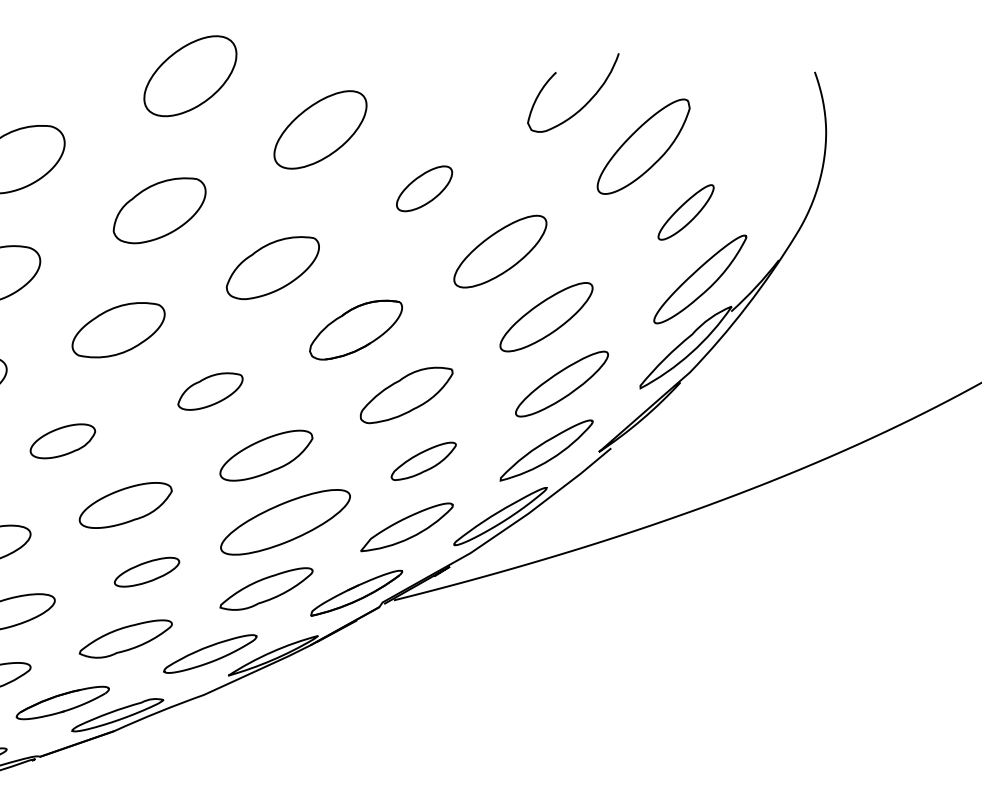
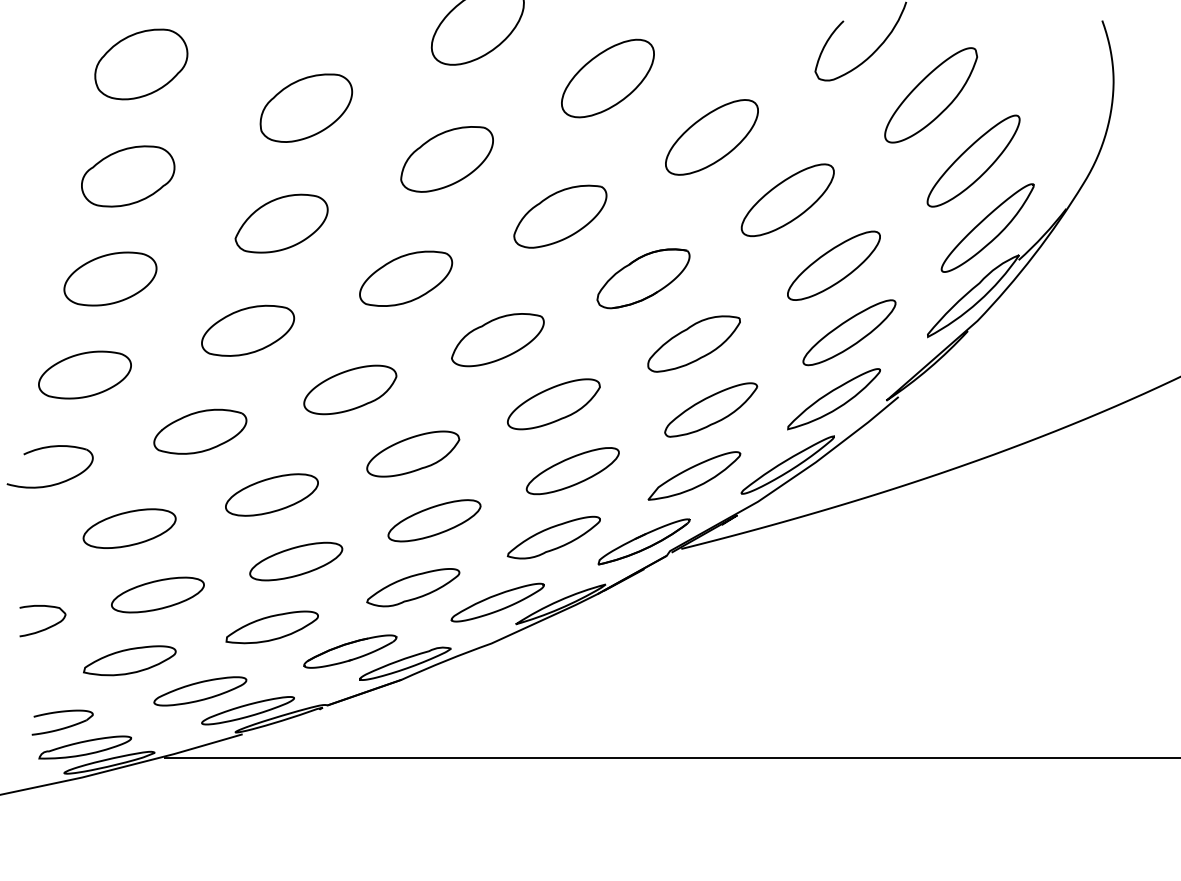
part: (424, 188) -> (711, 137), size x1.67
part: (686, 211) -> (973, 160), size x1.67
part: (210, 391) -> (497, 340), size x1.43
part: (63, 440) -> (350, 389), size x1.43
part: (424, 460) -> (711, 409), size x1.43
part: (285, 522) -> (572, 471), size x0.71
part: (147, 571) -> (434, 520), size x1.43

